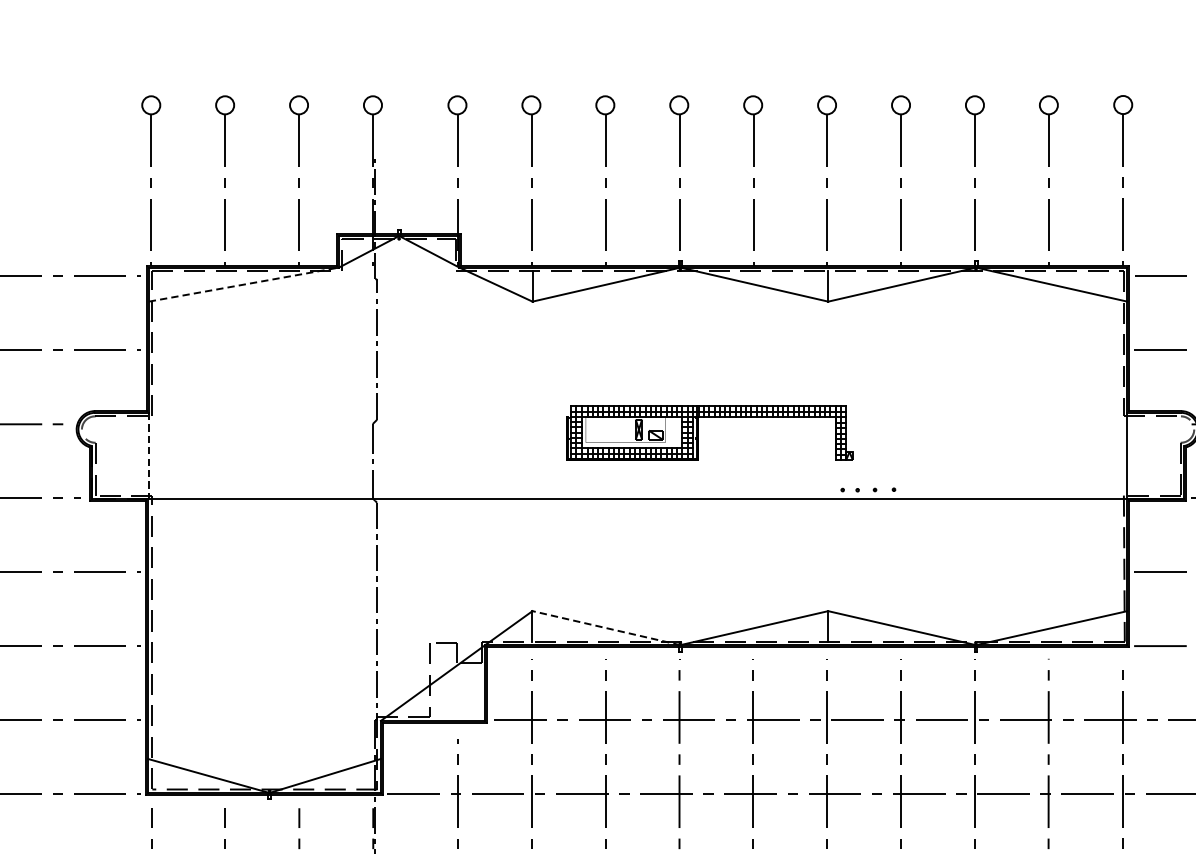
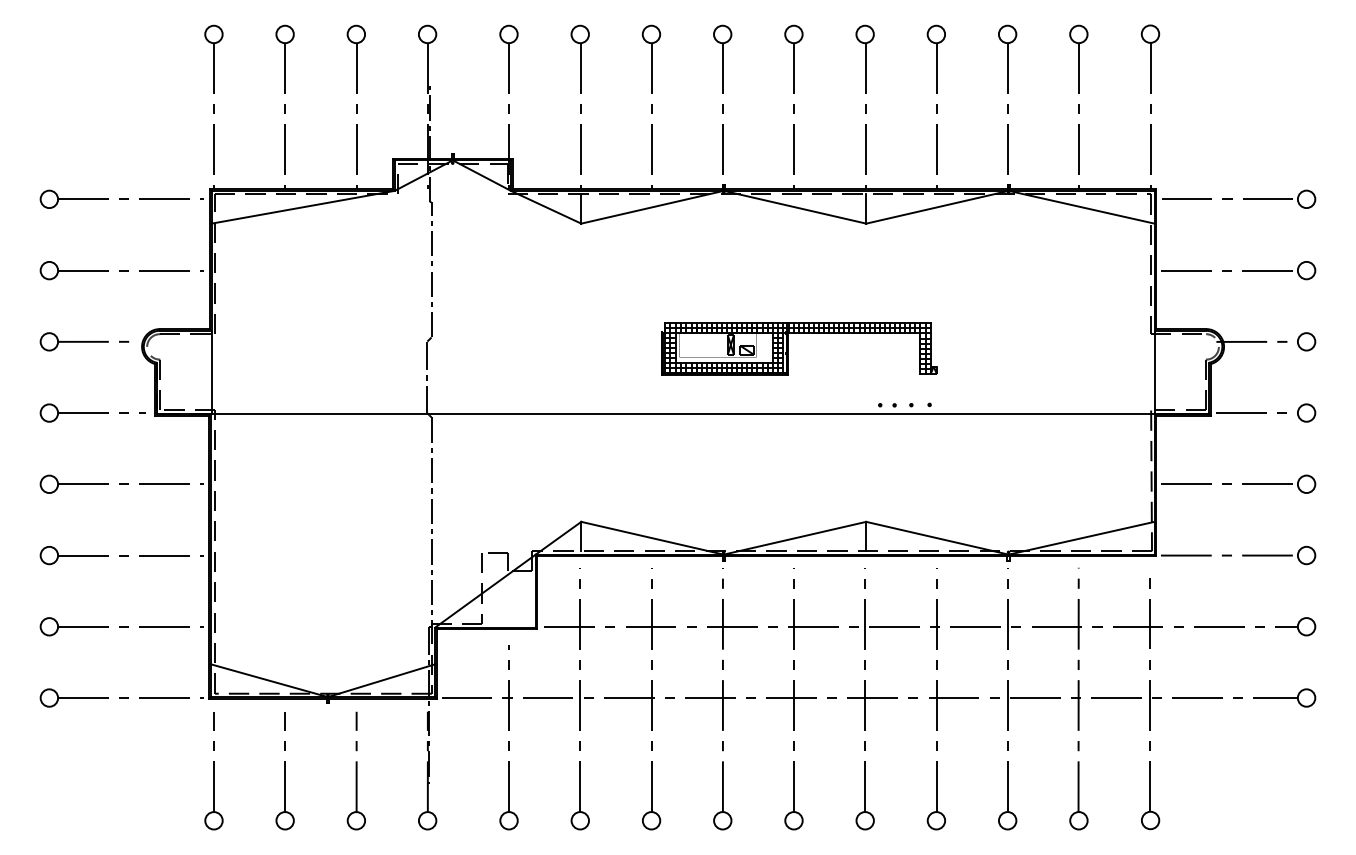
line: (244, 284) -> (303, 207), dashed -> solid
part: (698, 433) -> (788, 348), moved
line: (148, 456) -> (211, 372), dashed -> solid
line: (606, 628) -> (652, 538), dashed -> solid

